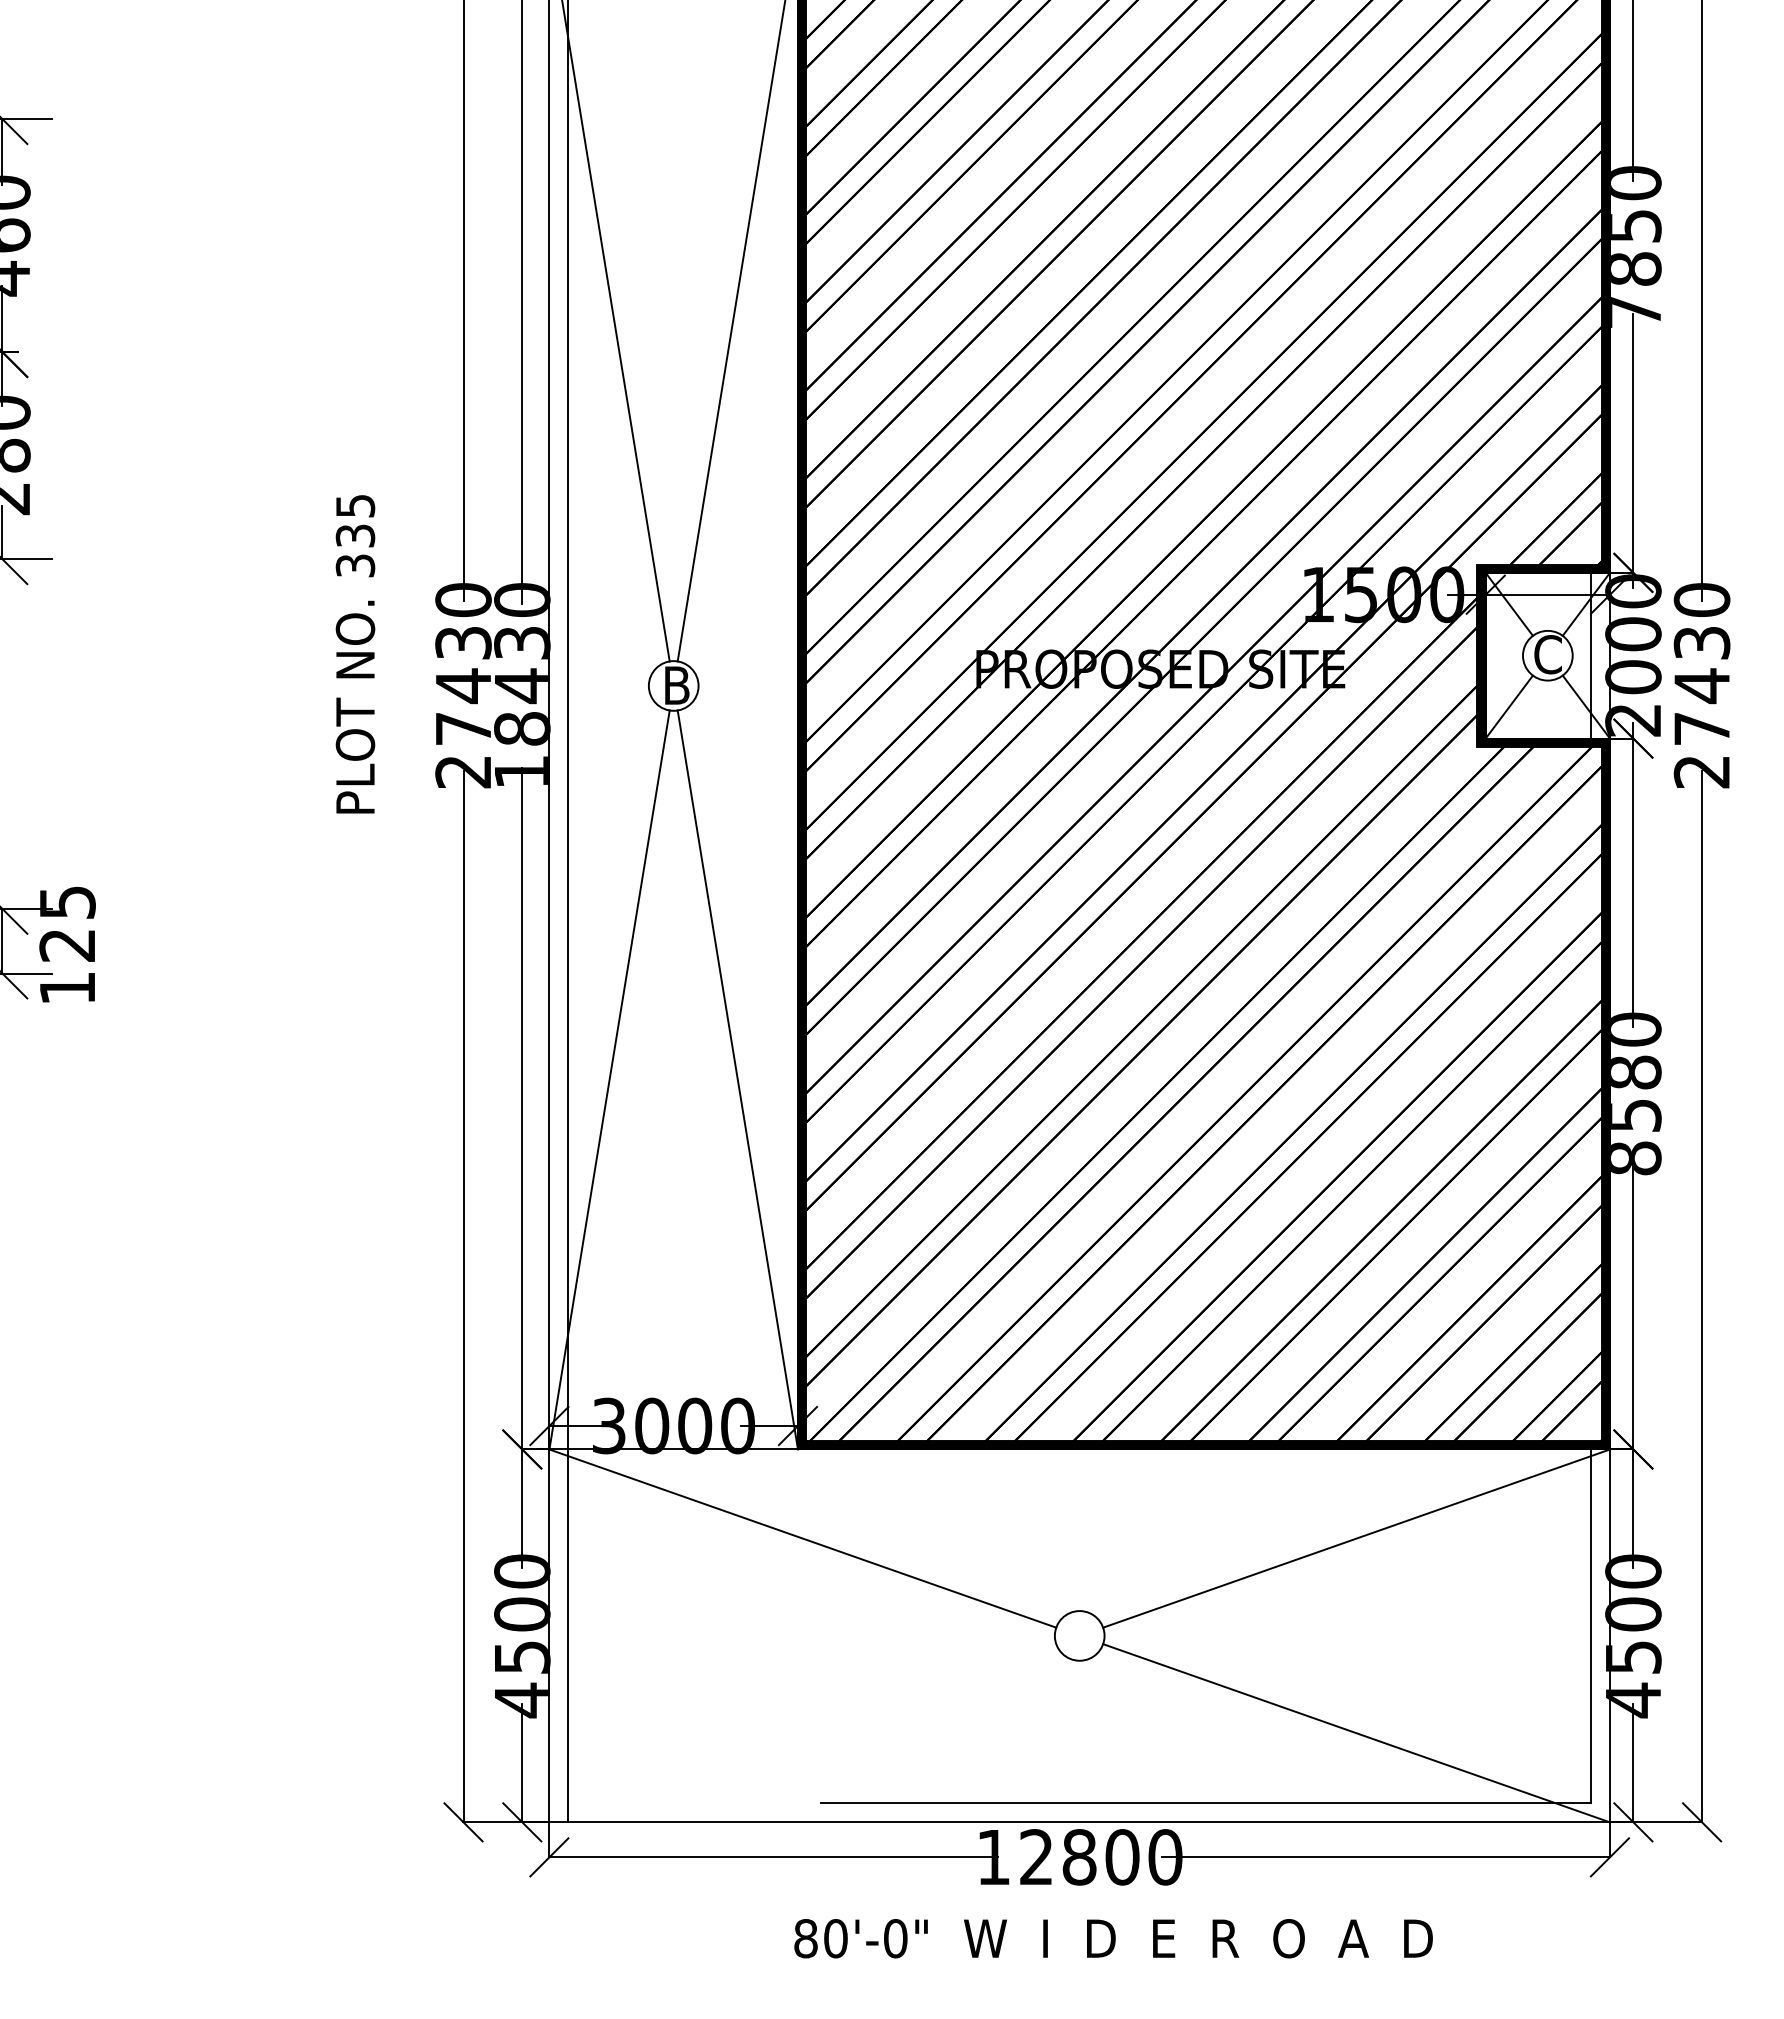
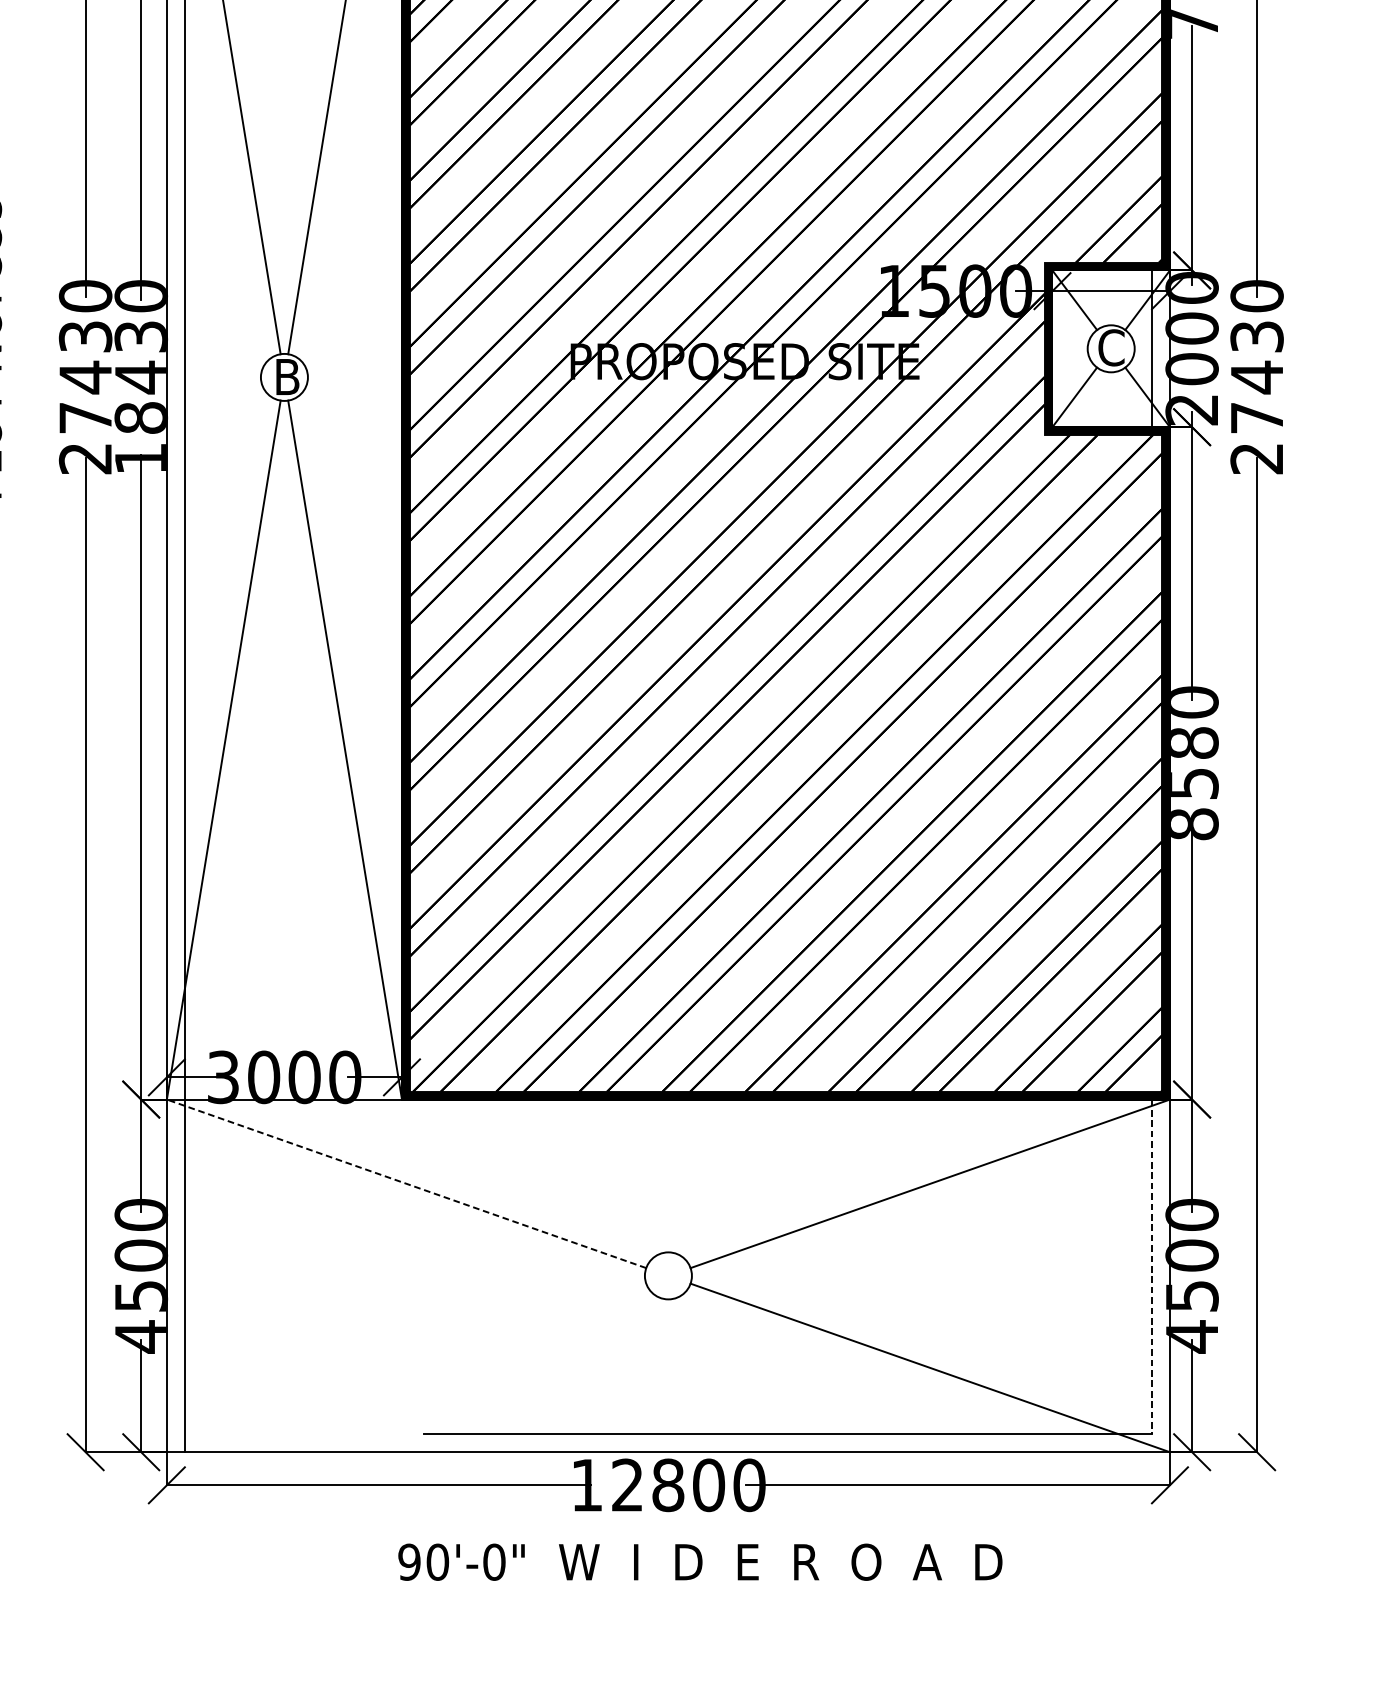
line: (802, 1538) -> (406, 1183), solid -> dashed
line: (1590, 1626) -> (1151, 1266), solid -> dashed
text: (805, 1938) -> (409, 1562), 80'-0" -> 90'-0"

